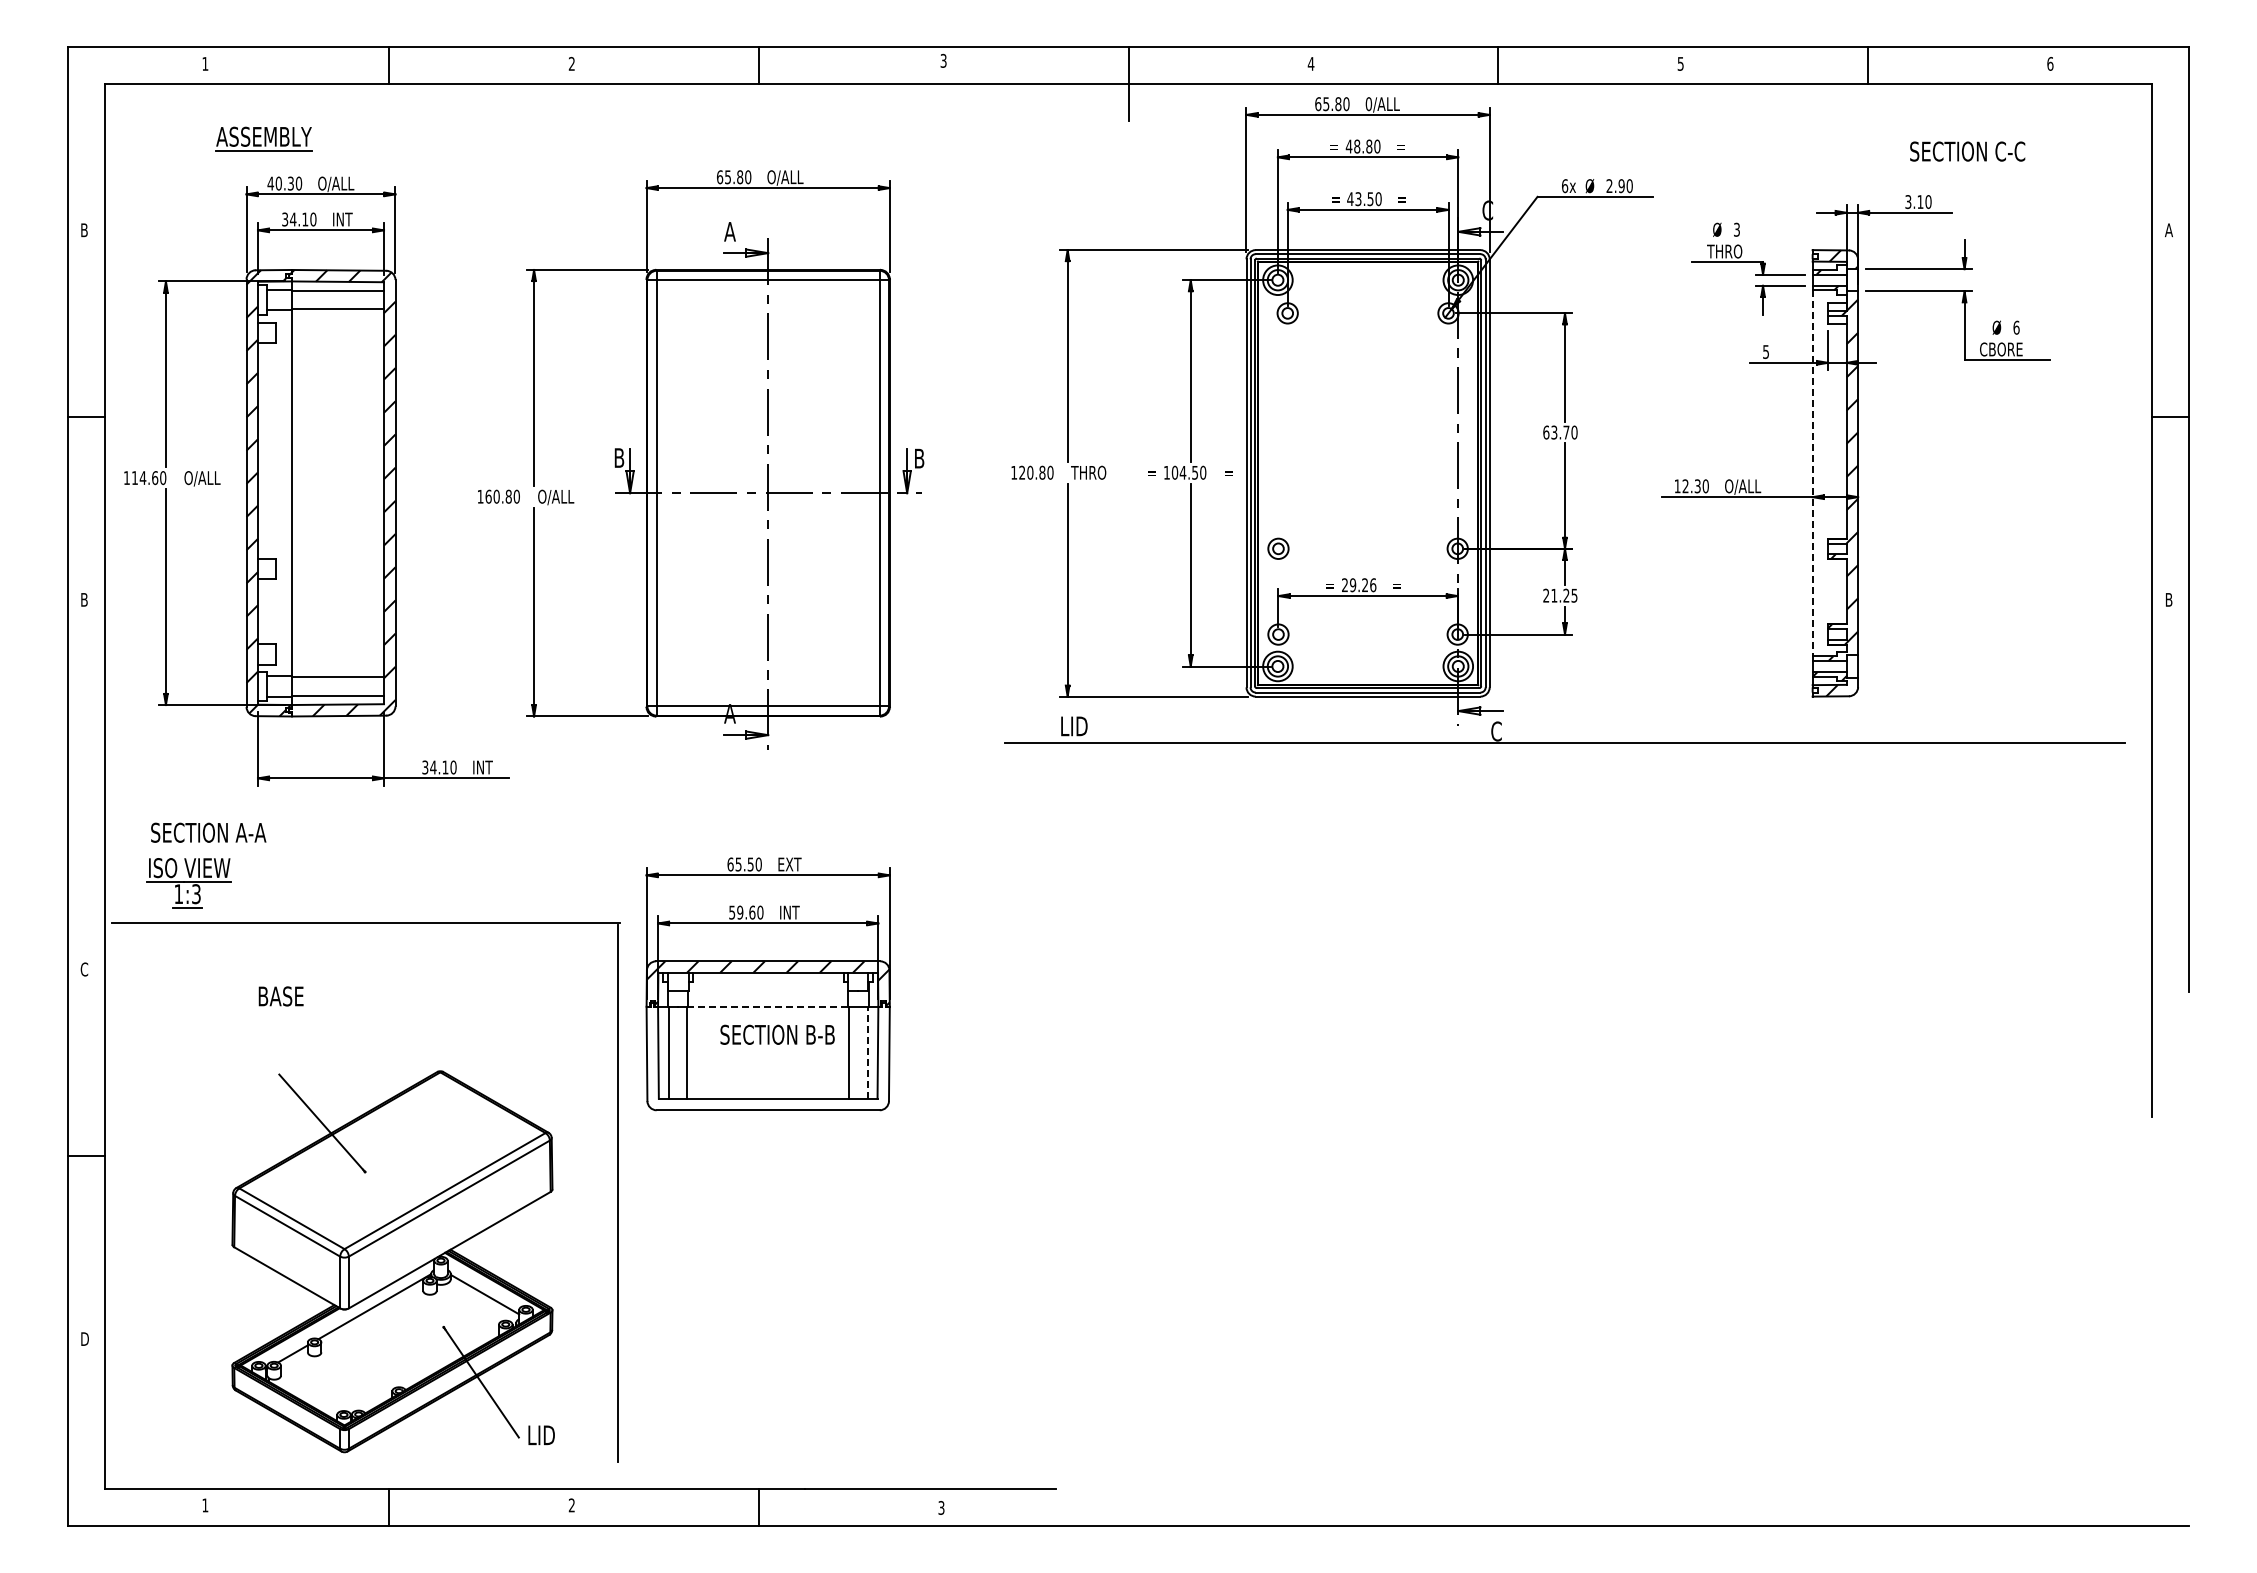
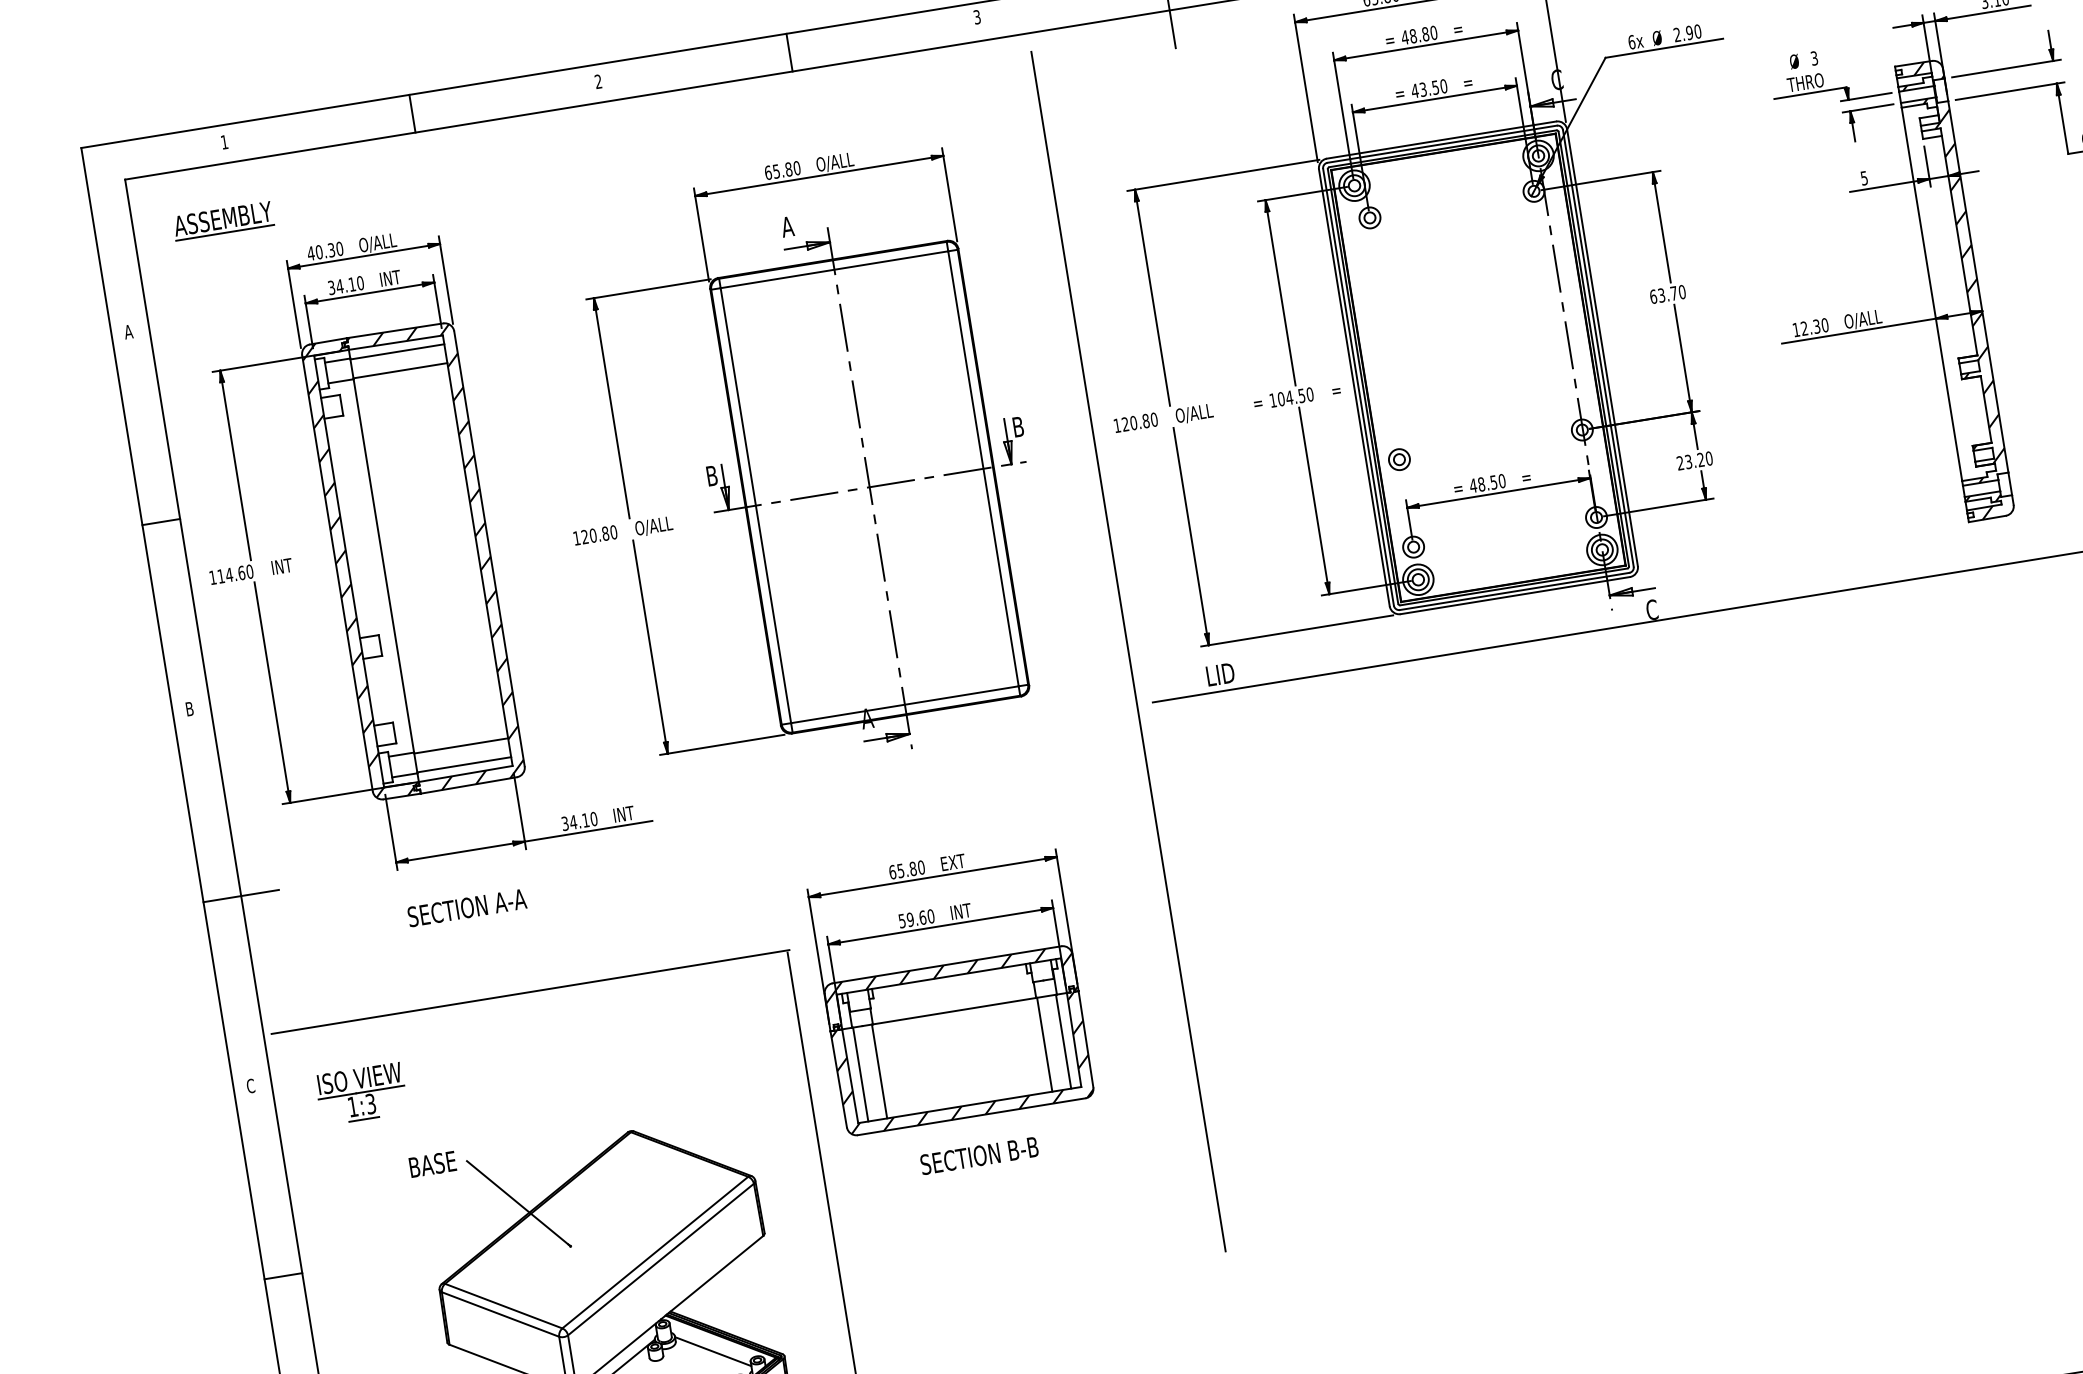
part: (263, 138) -> (222, 220), moved
text: (84, 230) -> (128, 332), B -> A
text: (1089, 473) -> (1194, 414), THRO -> O/ALL
line: (1812, 473) -> (1931, 294), dashed -> solid
text: (202, 478) -> (290, 565), O/ALL -> INT
text: (488, 496) -> (584, 536), 160.80 -> 120.80
text: (1358, 585) -> (1487, 483), 29.26 -> 48.50
text: (1564, 595) -> (1698, 460), 21.25 -> 23.20
line: (989, 690) -> (1128, 651), added
line: (104, 786) -> (241, 896), added
text: (208, 832) -> (466, 907), moved
text: (750, 864) -> (912, 868), 65.50 -> 65.80
part: (188, 883) -> (361, 1094), moved
text: (280, 996) -> (432, 1164), moved
line: (767, 1006) -> (953, 1011), dashed -> solid
text: (777, 1034) -> (979, 1155), moved
line: (867, 1052) -> (1063, 1041), dashed -> solid
hatch: (767, 1057) -> (962, 1063), added

